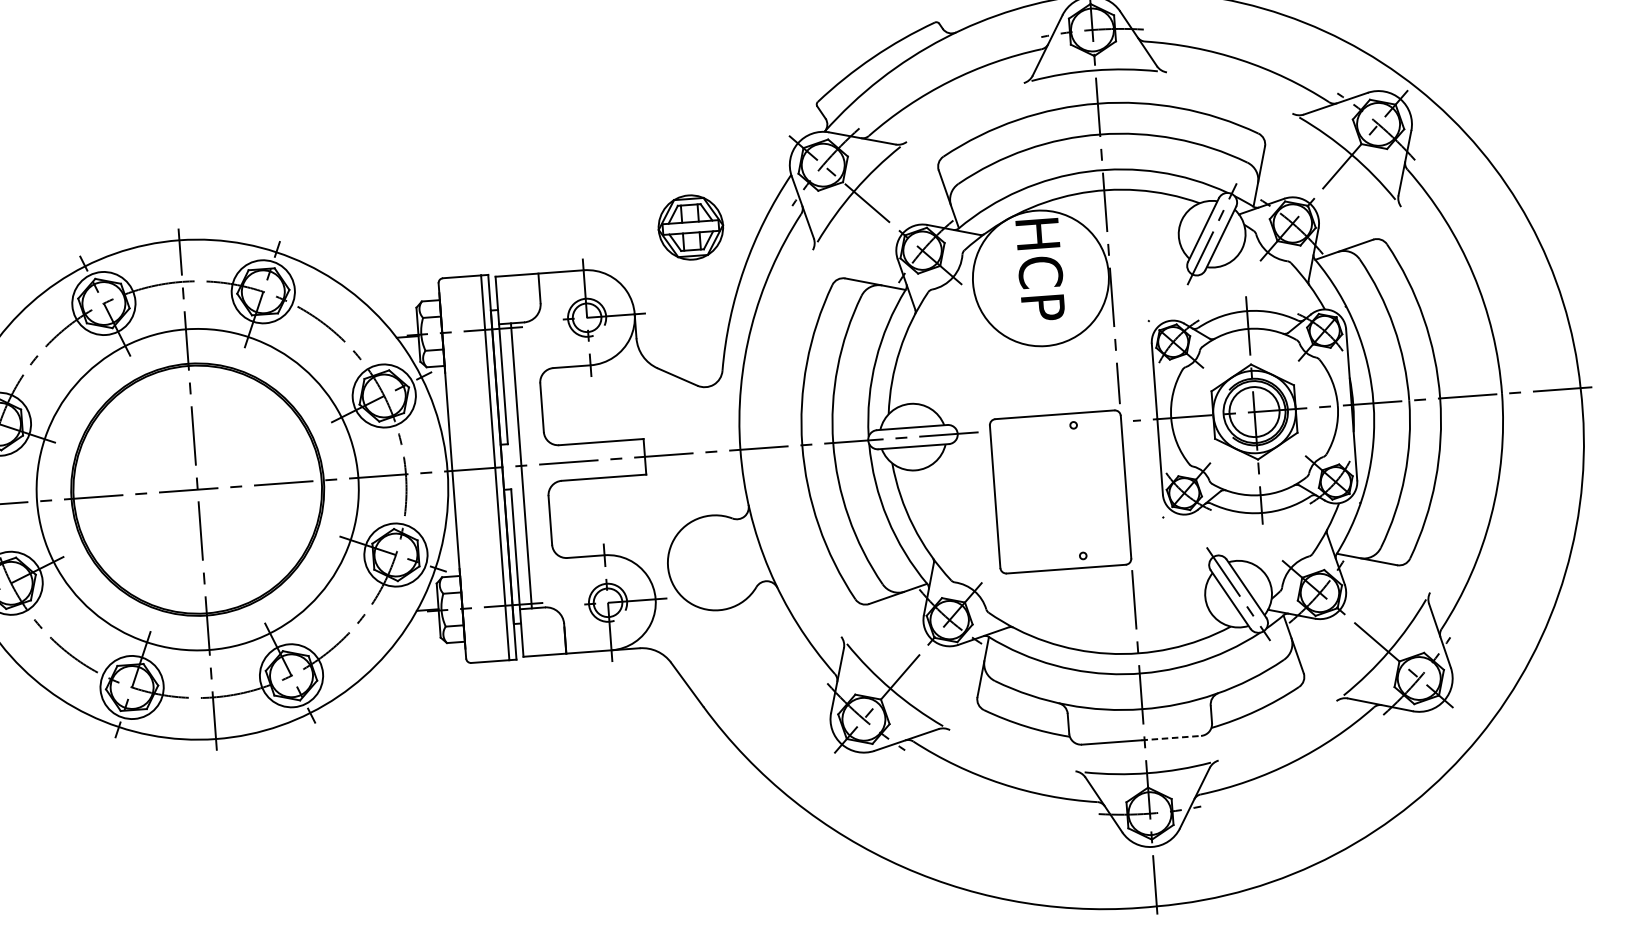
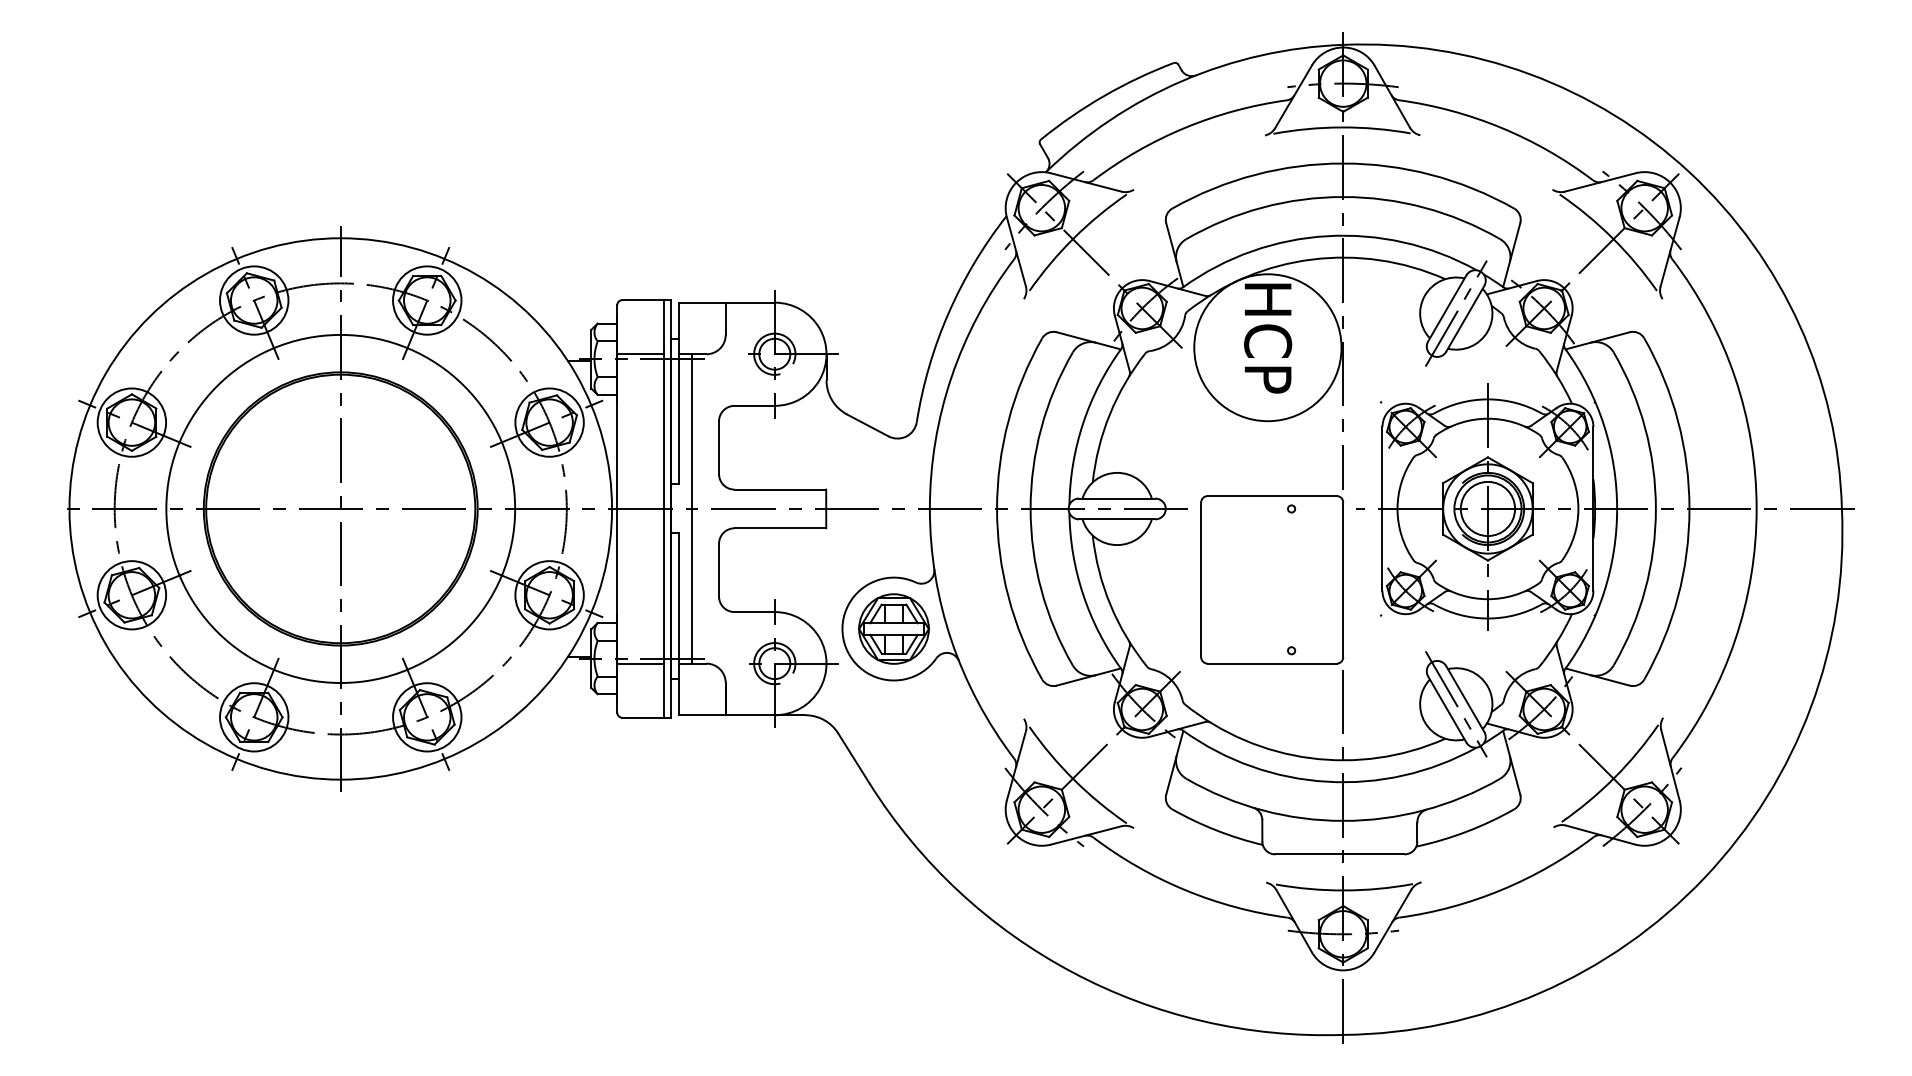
part: (690, 227) -> (893, 628), moved
line: (463, 327) -> (640, 354), added
line: (484, 611) -> (640, 663), added
line: (1171, 738) -> (1372, 854), dashed -> solid

